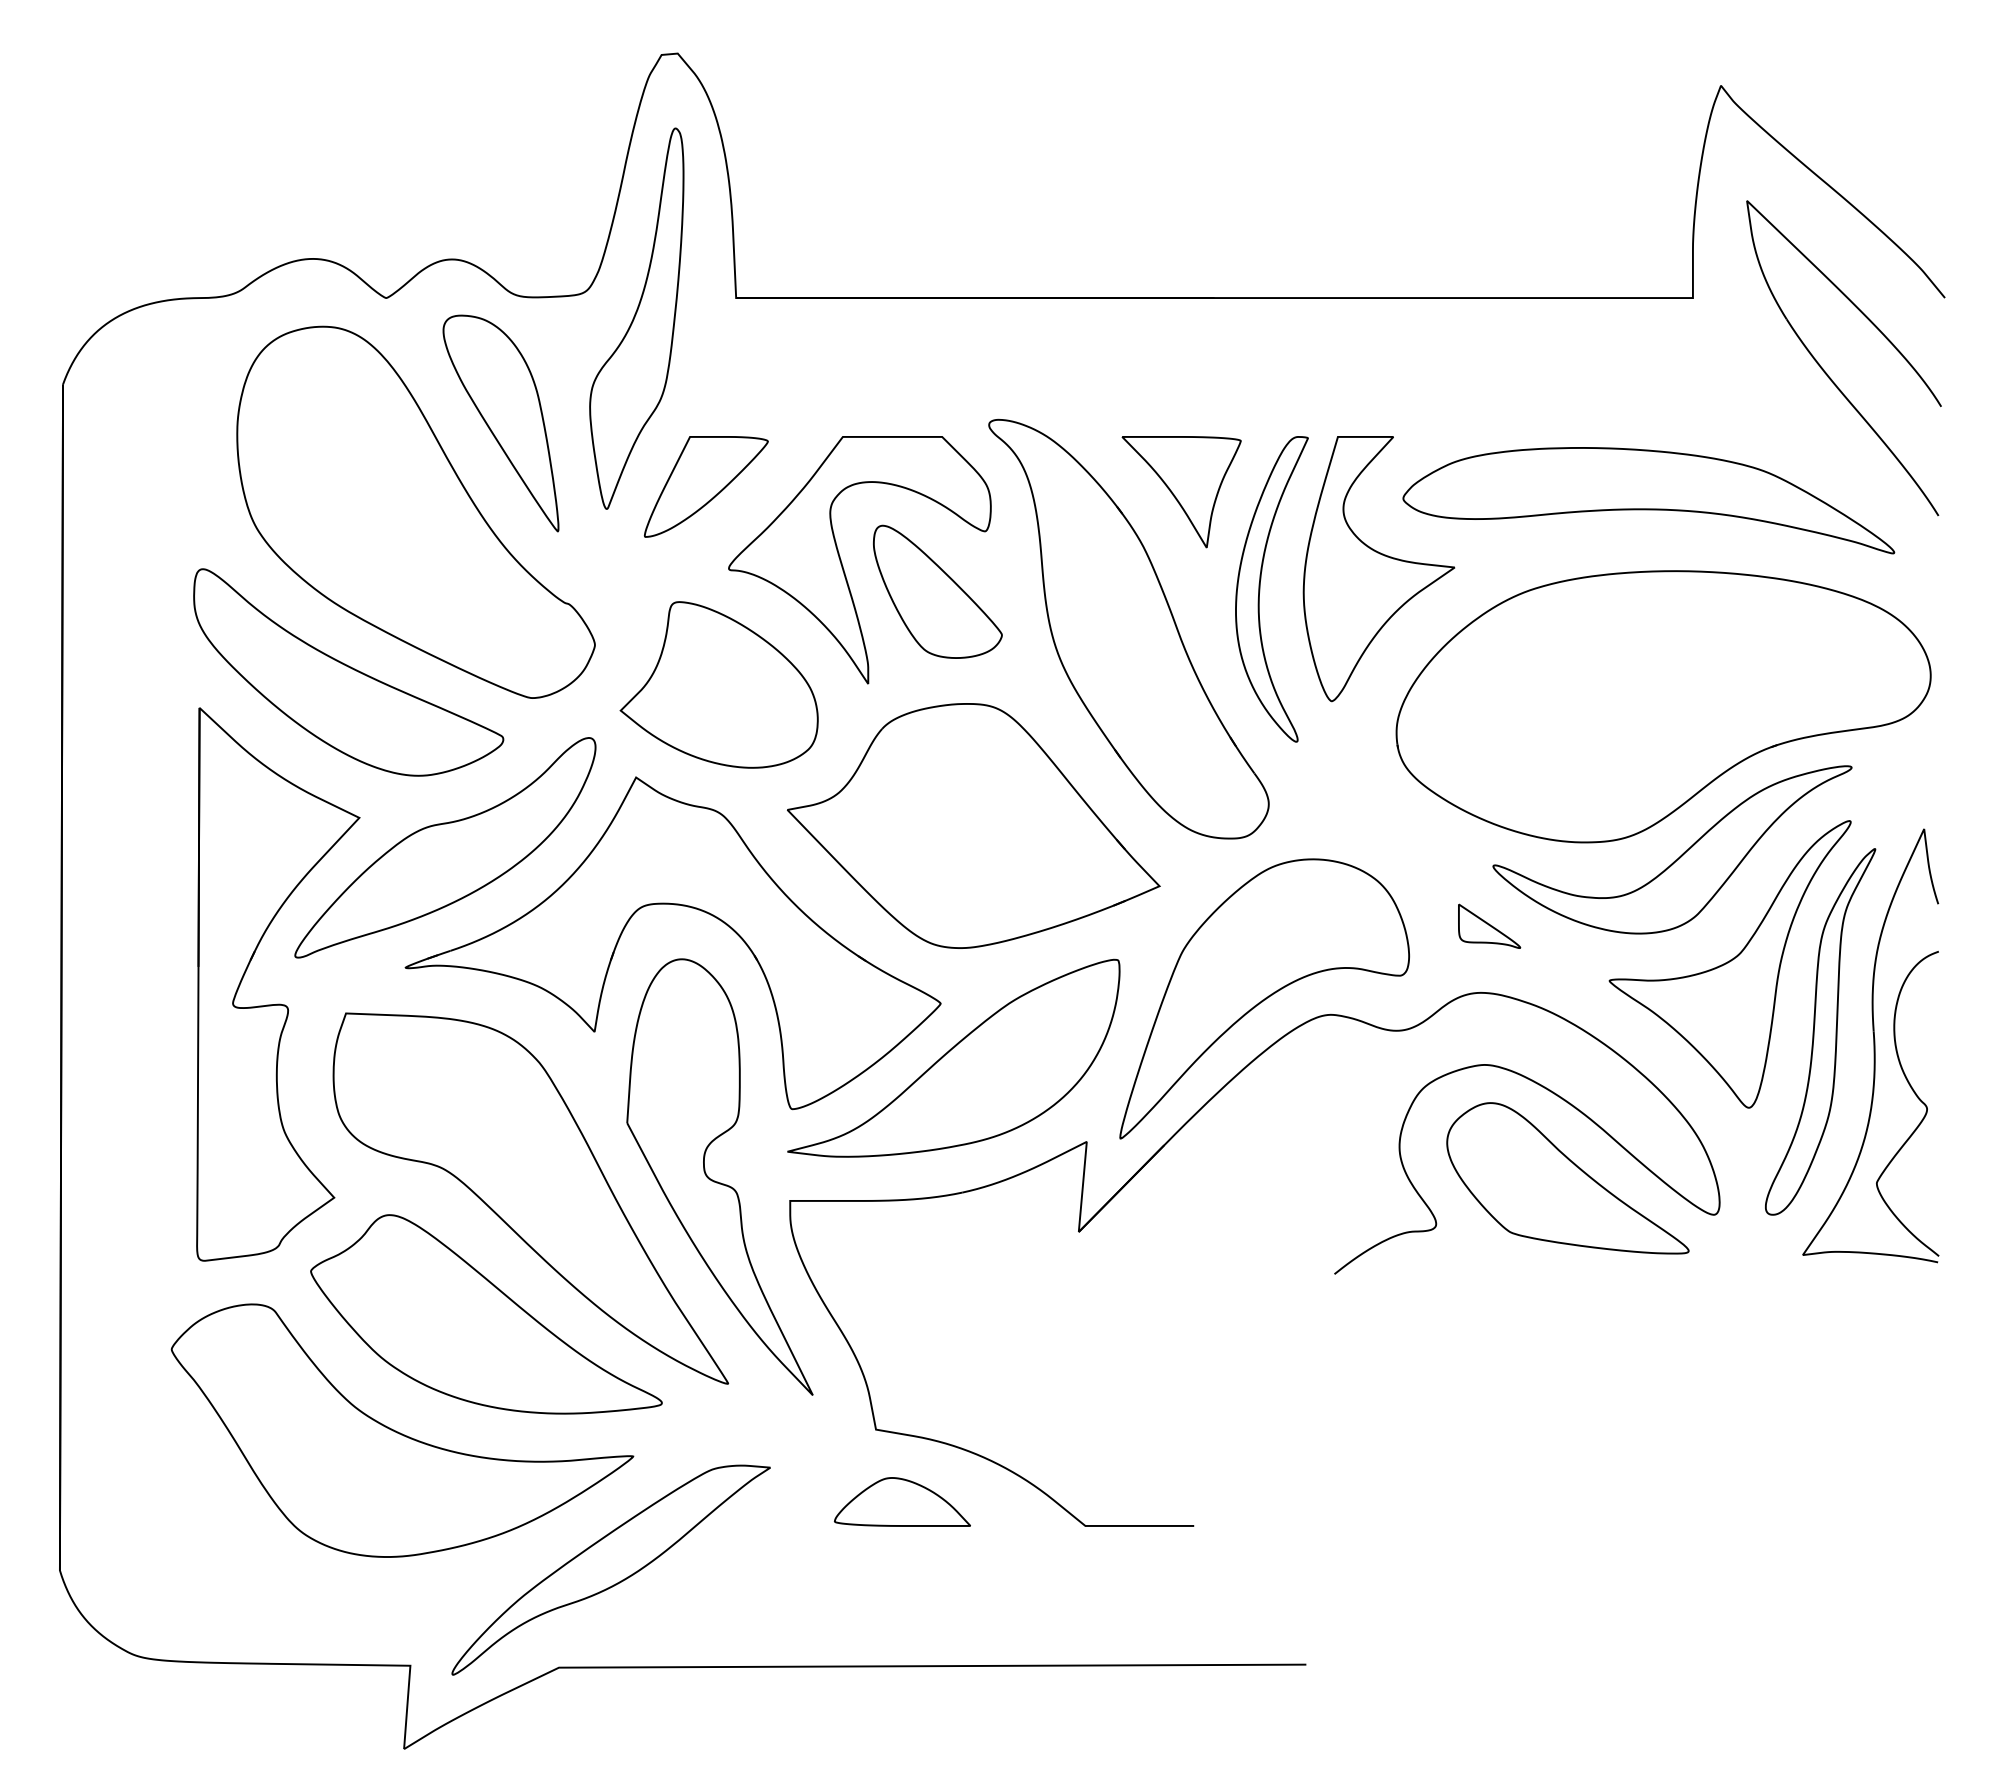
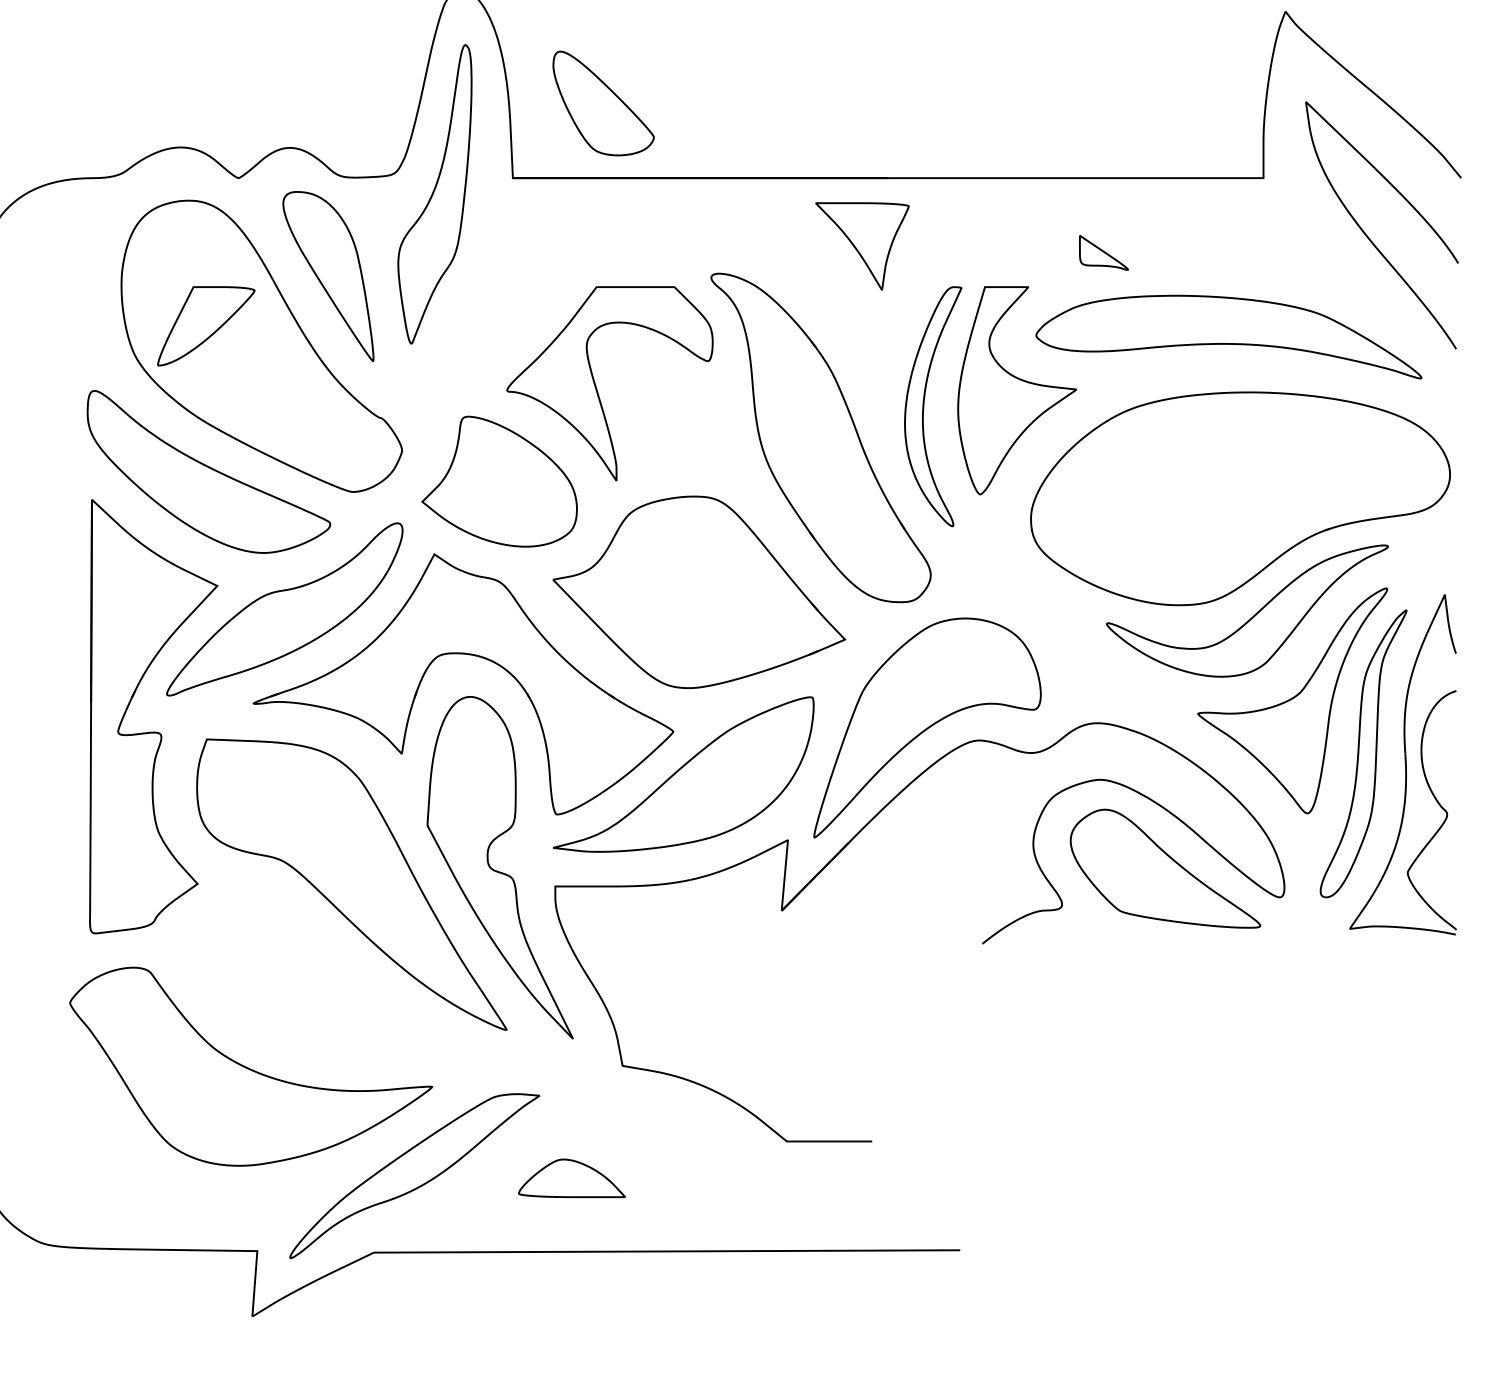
part: (705, 486) -> (205, 326), moved
part: (1181, 492) -> (862, 246), moved
part: (937, 591) -> (603, 103), moved
part: (1489, 925) -> (1103, 252), moved
part: (486, 1314) -> (317, 975), removed
part: (902, 1501) -> (572, 1177), moved

